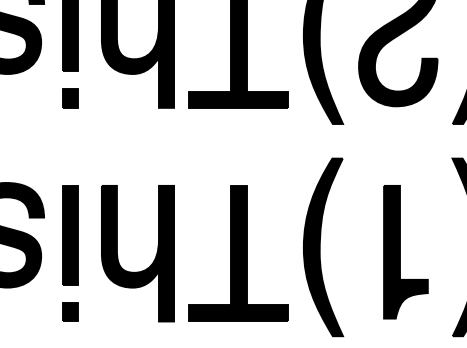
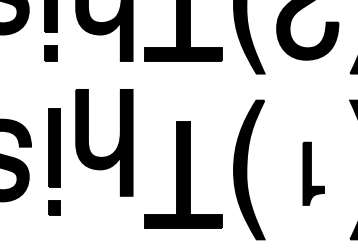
part: (405, 252) -> (313, 173), size x0.6
part: (70, 253) -> (54, 162), moved
part: (150, 264) -> (114, 151), moved

